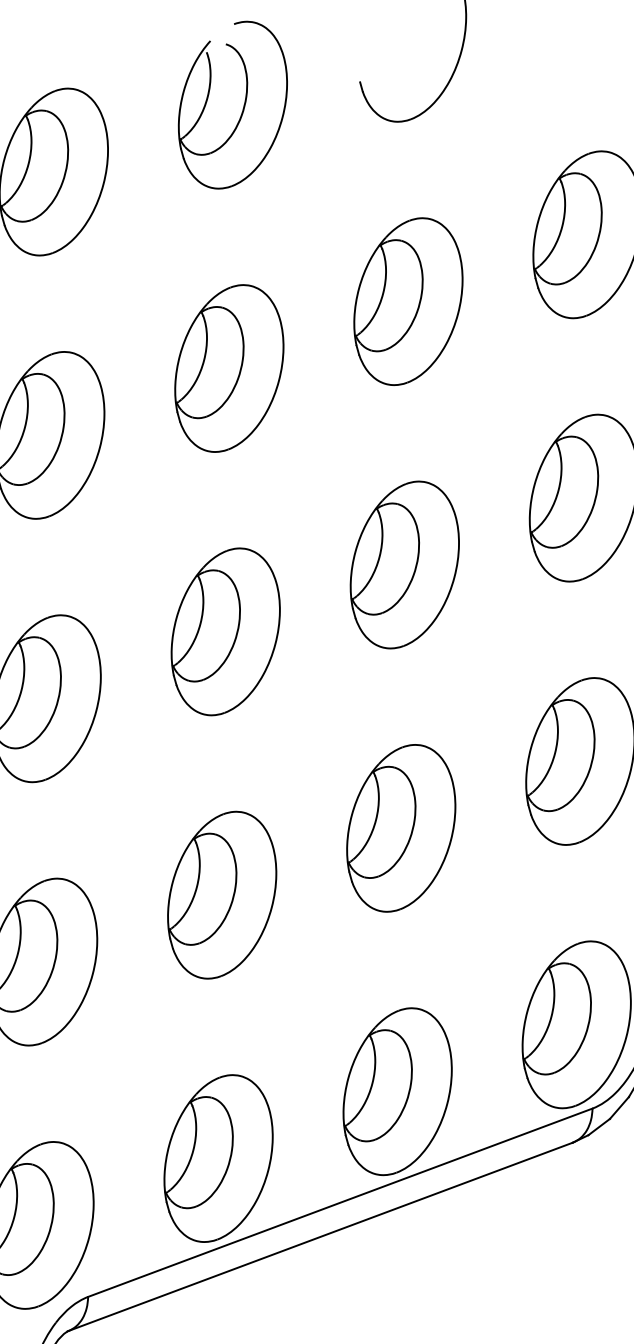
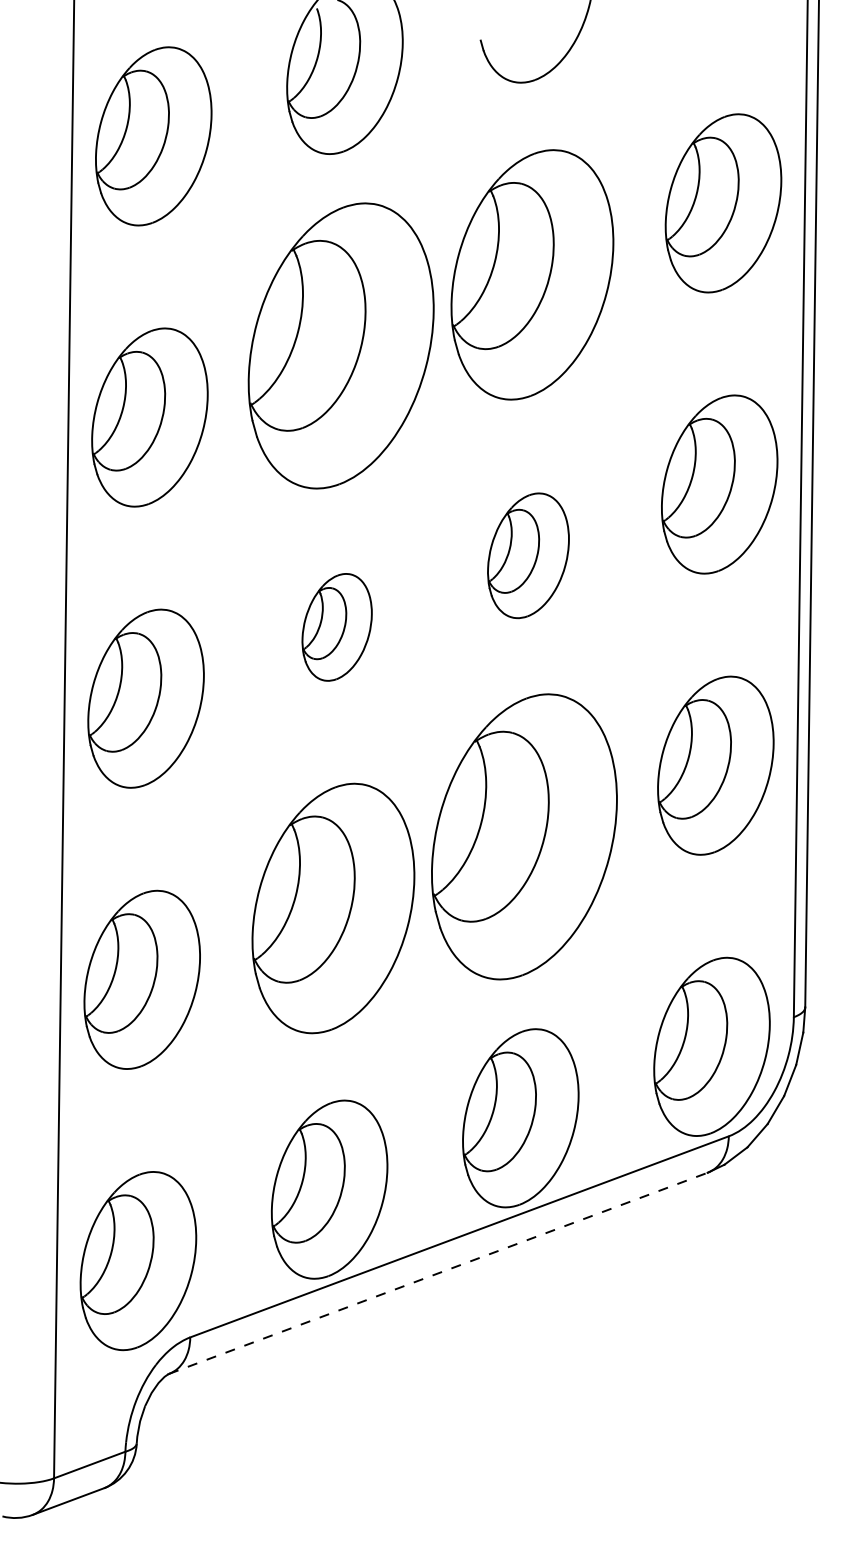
part: (407, 301) -> (531, 274), size x1.4
part: (228, 368) -> (340, 346), size x1.6
part: (404, 564) -> (528, 555), size x0.7
part: (225, 632) -> (336, 627), size x0.6
part: (401, 828) -> (524, 837), size x1.6
part: (222, 895) -> (333, 908), size x1.4
line: (320, 1237) -> (438, 1273), solid -> dashed

